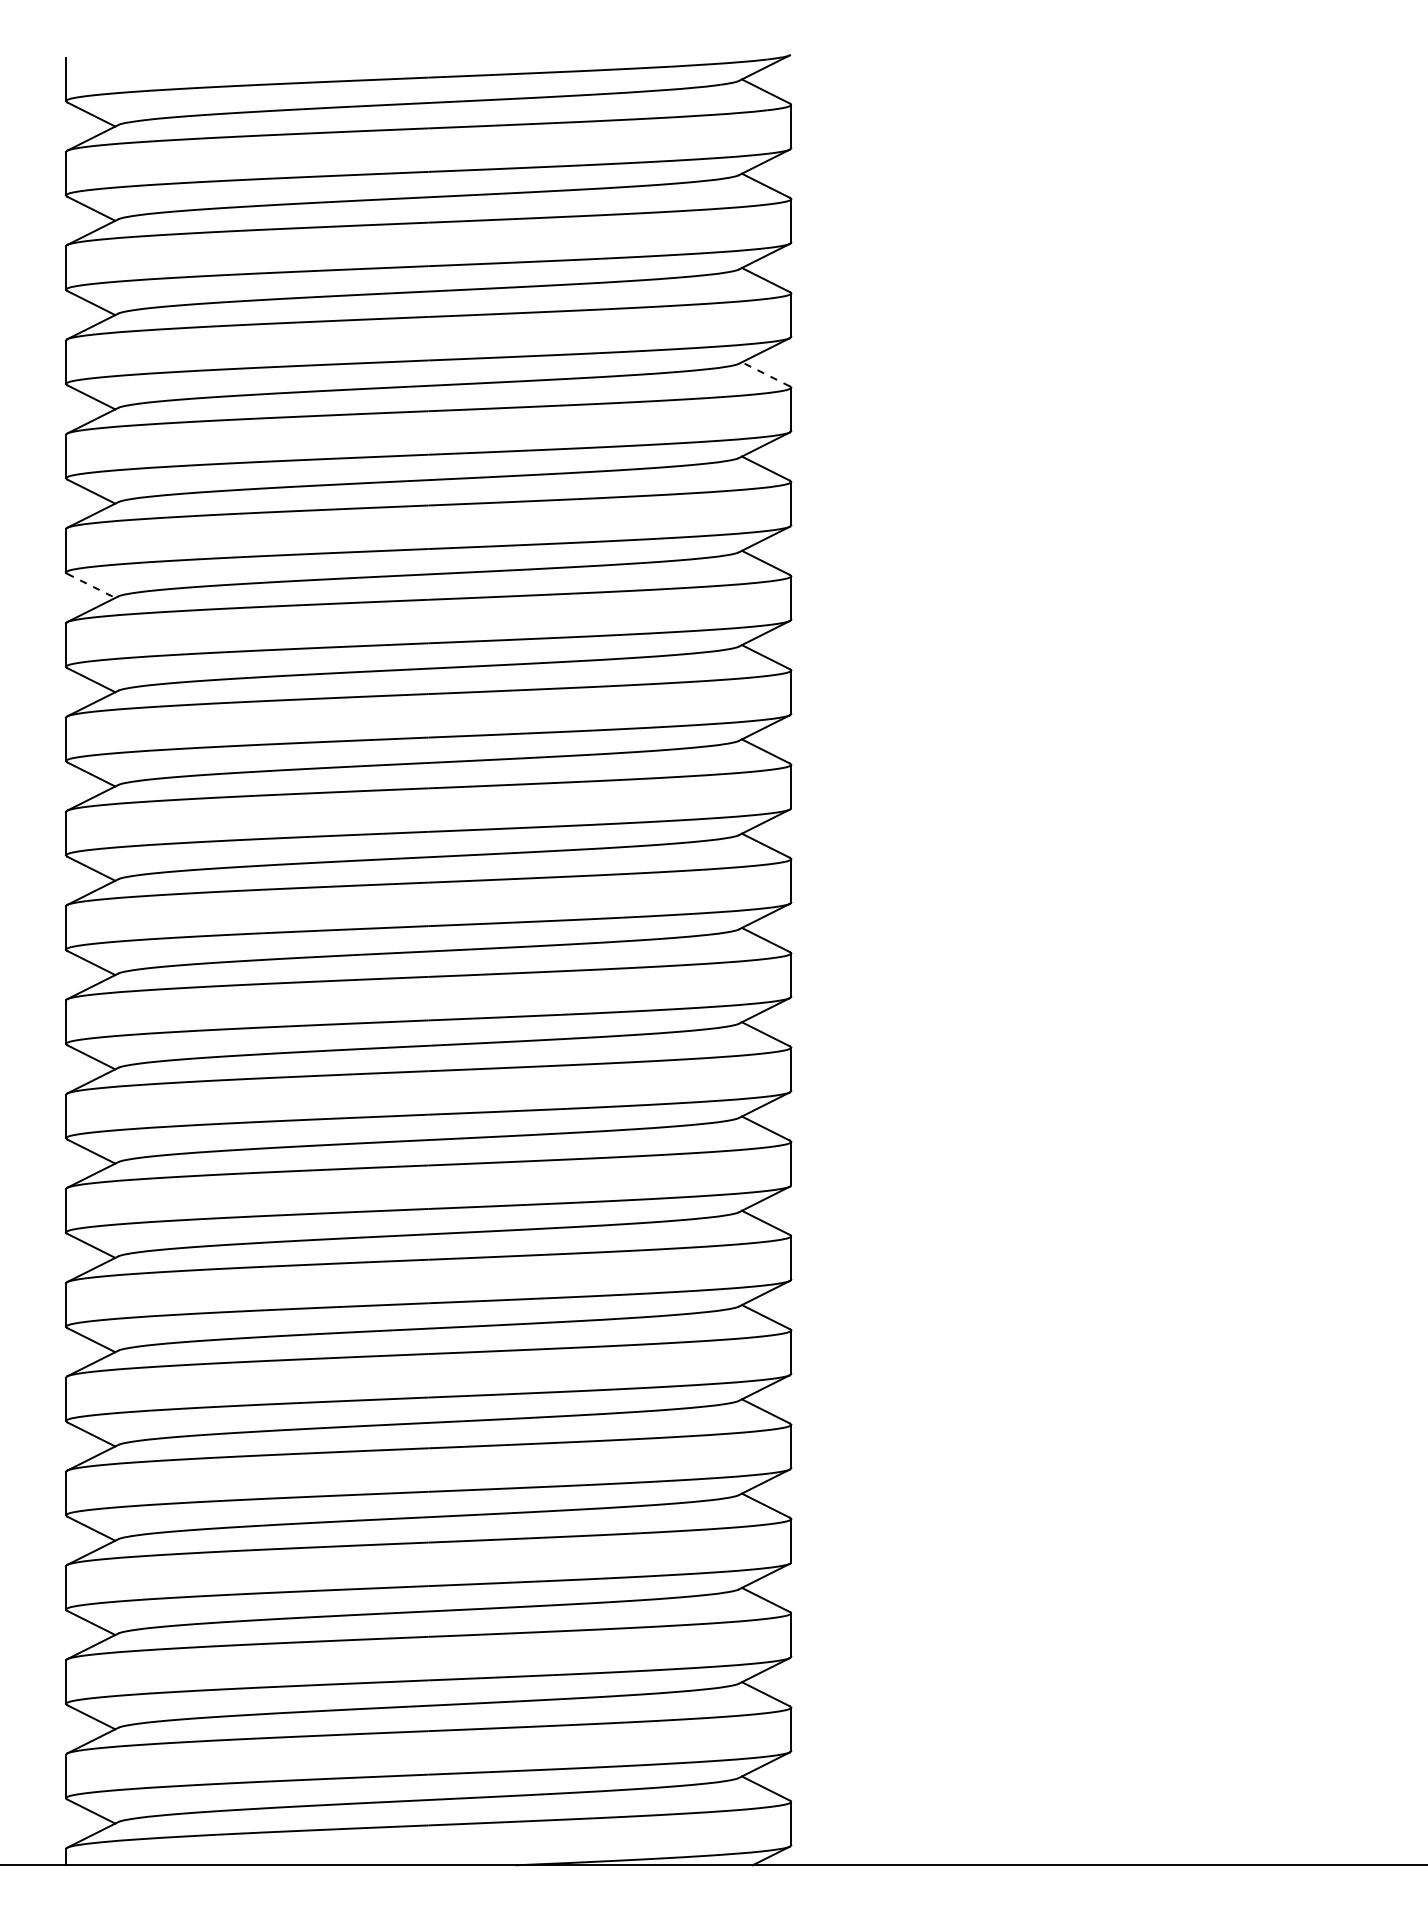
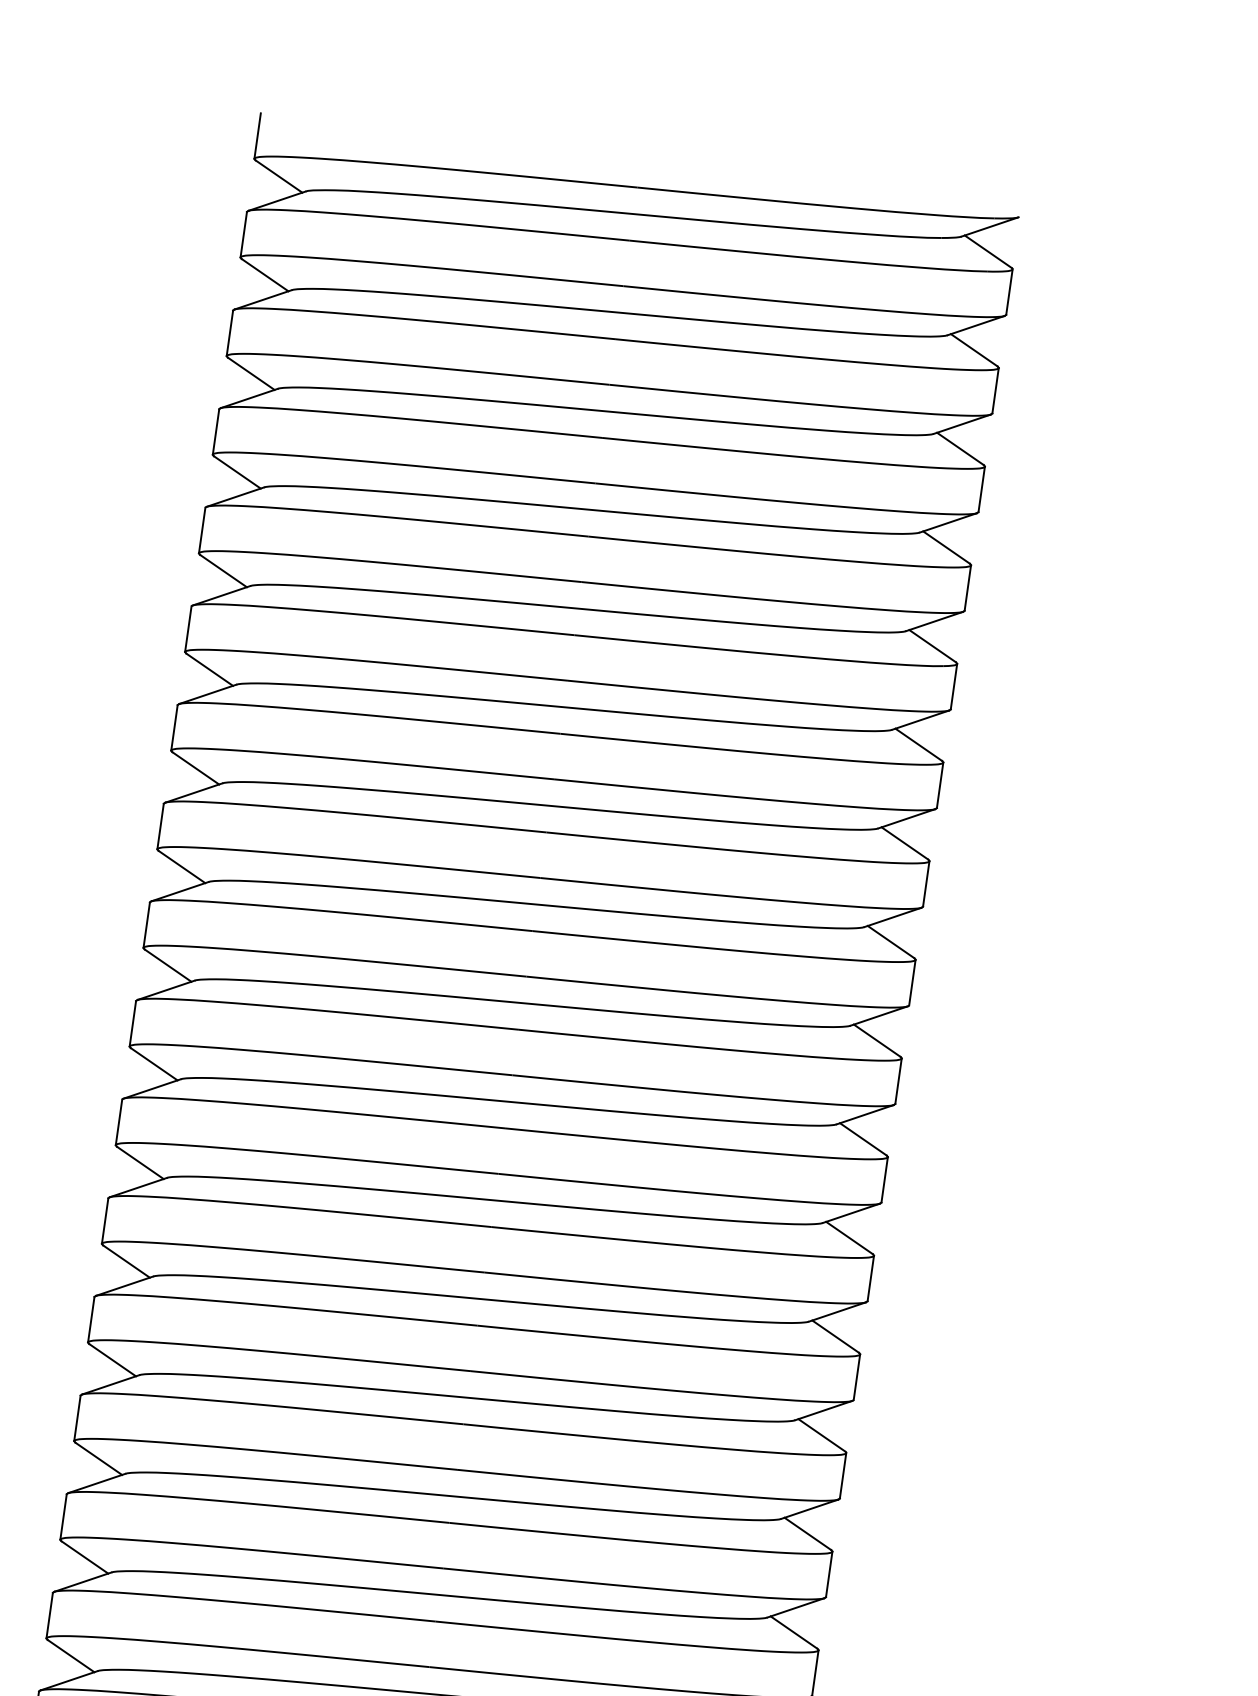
line: (765, 374) -> (946, 547), dashed -> solid
line: (91, 585) -> (209, 669), dashed -> solid

